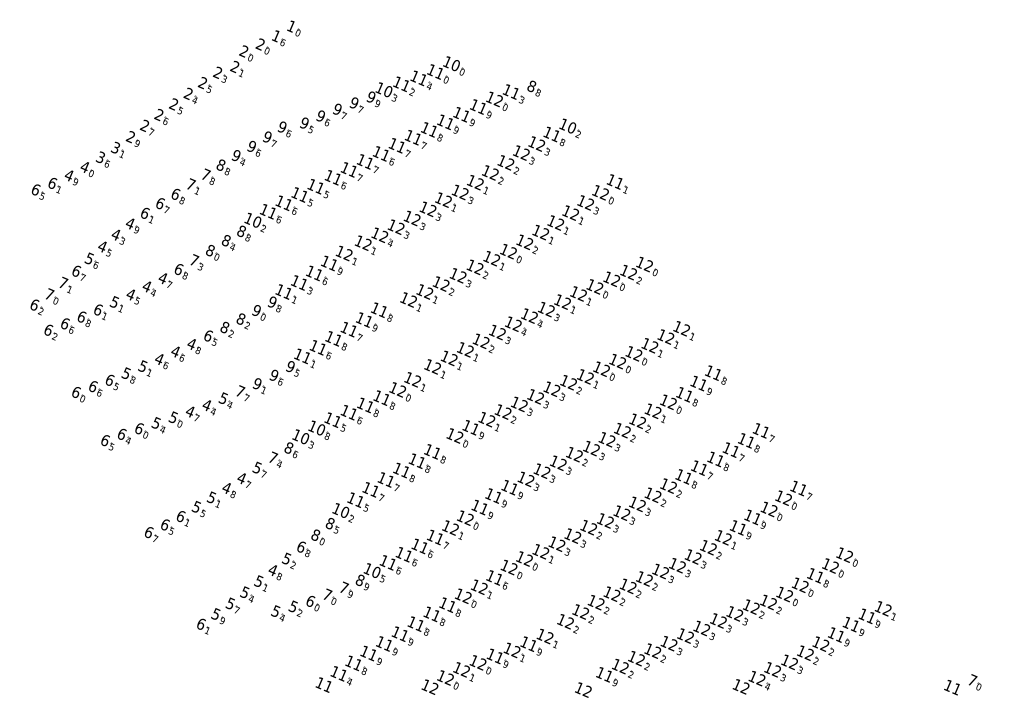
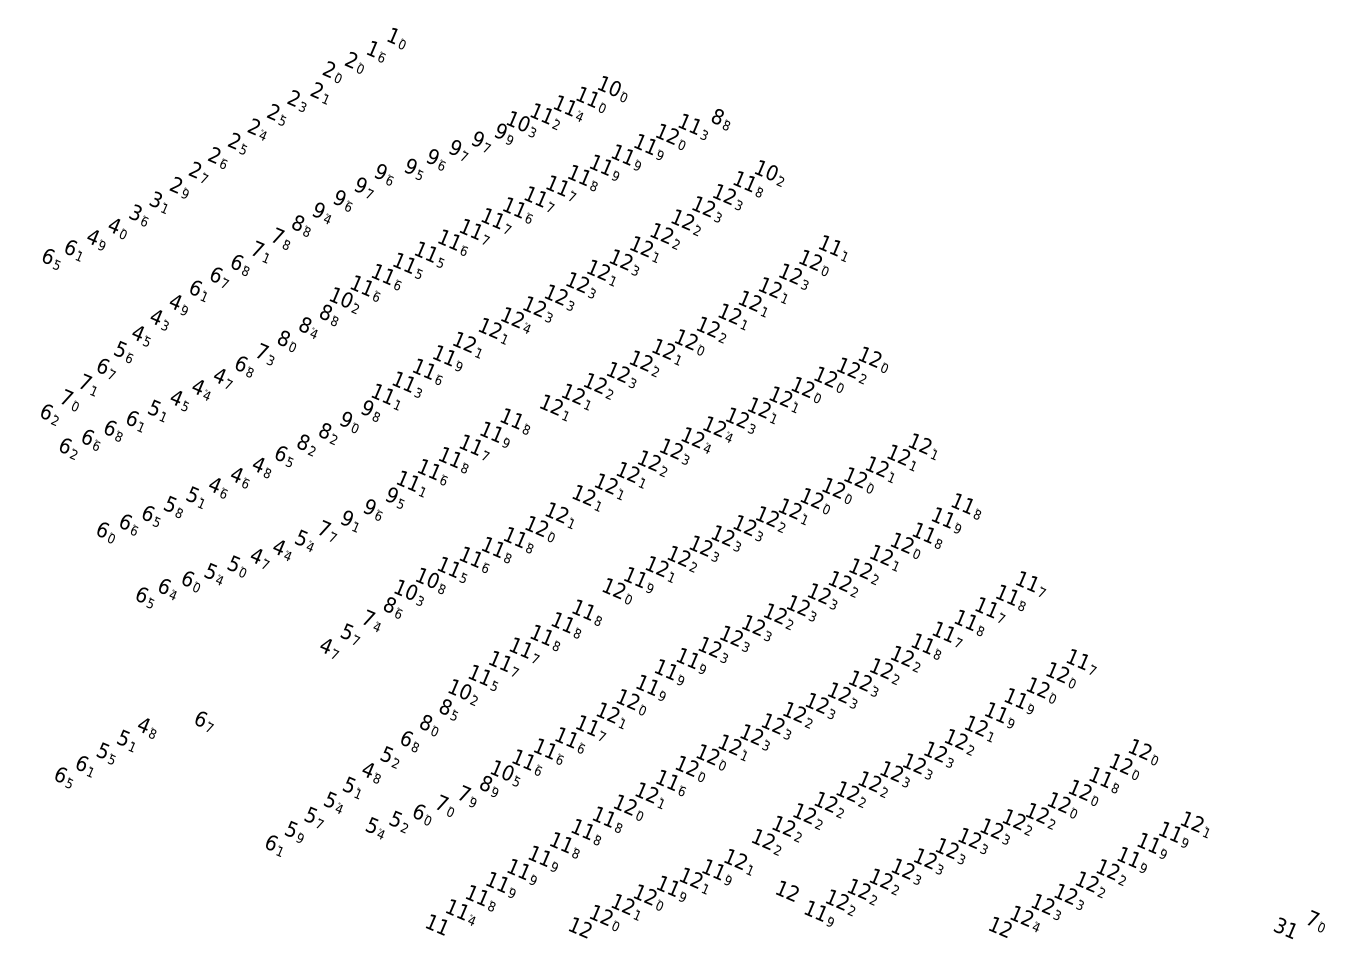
part: (198, 508) -> (105, 752), moved
text: (947, 685) -> (1279, 925), 11 -> 31
text: (583, 689) -> (787, 890), moved

